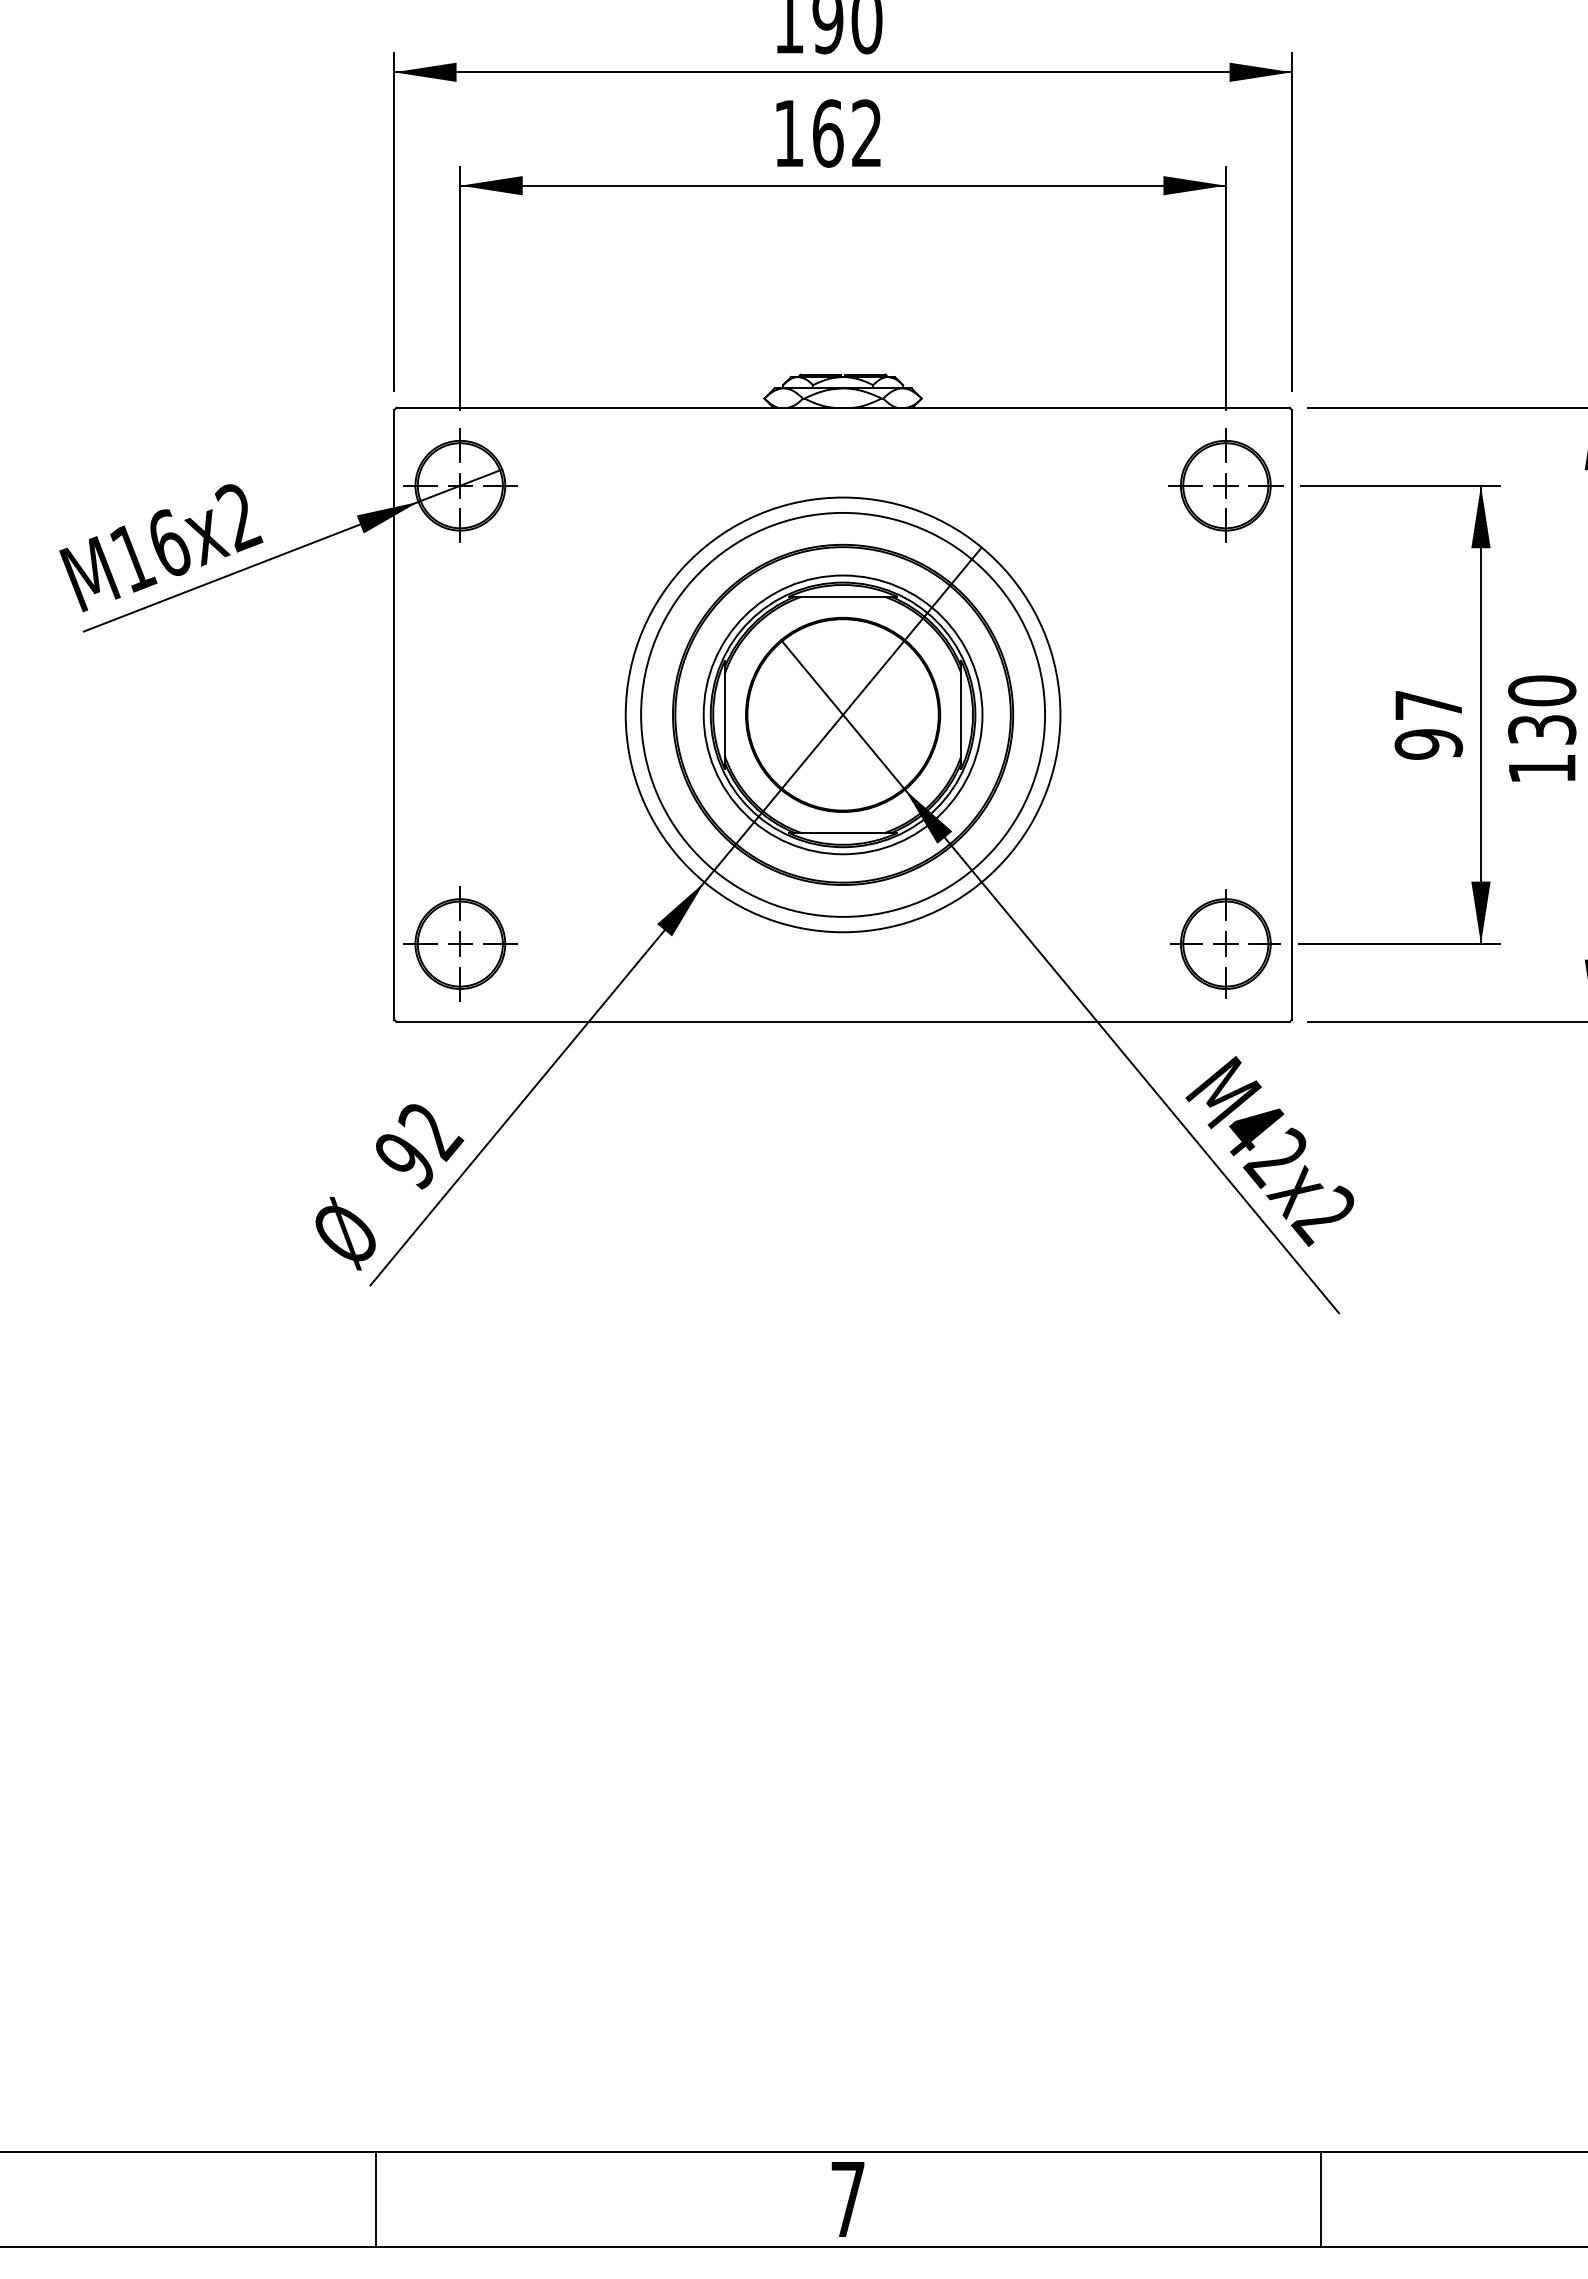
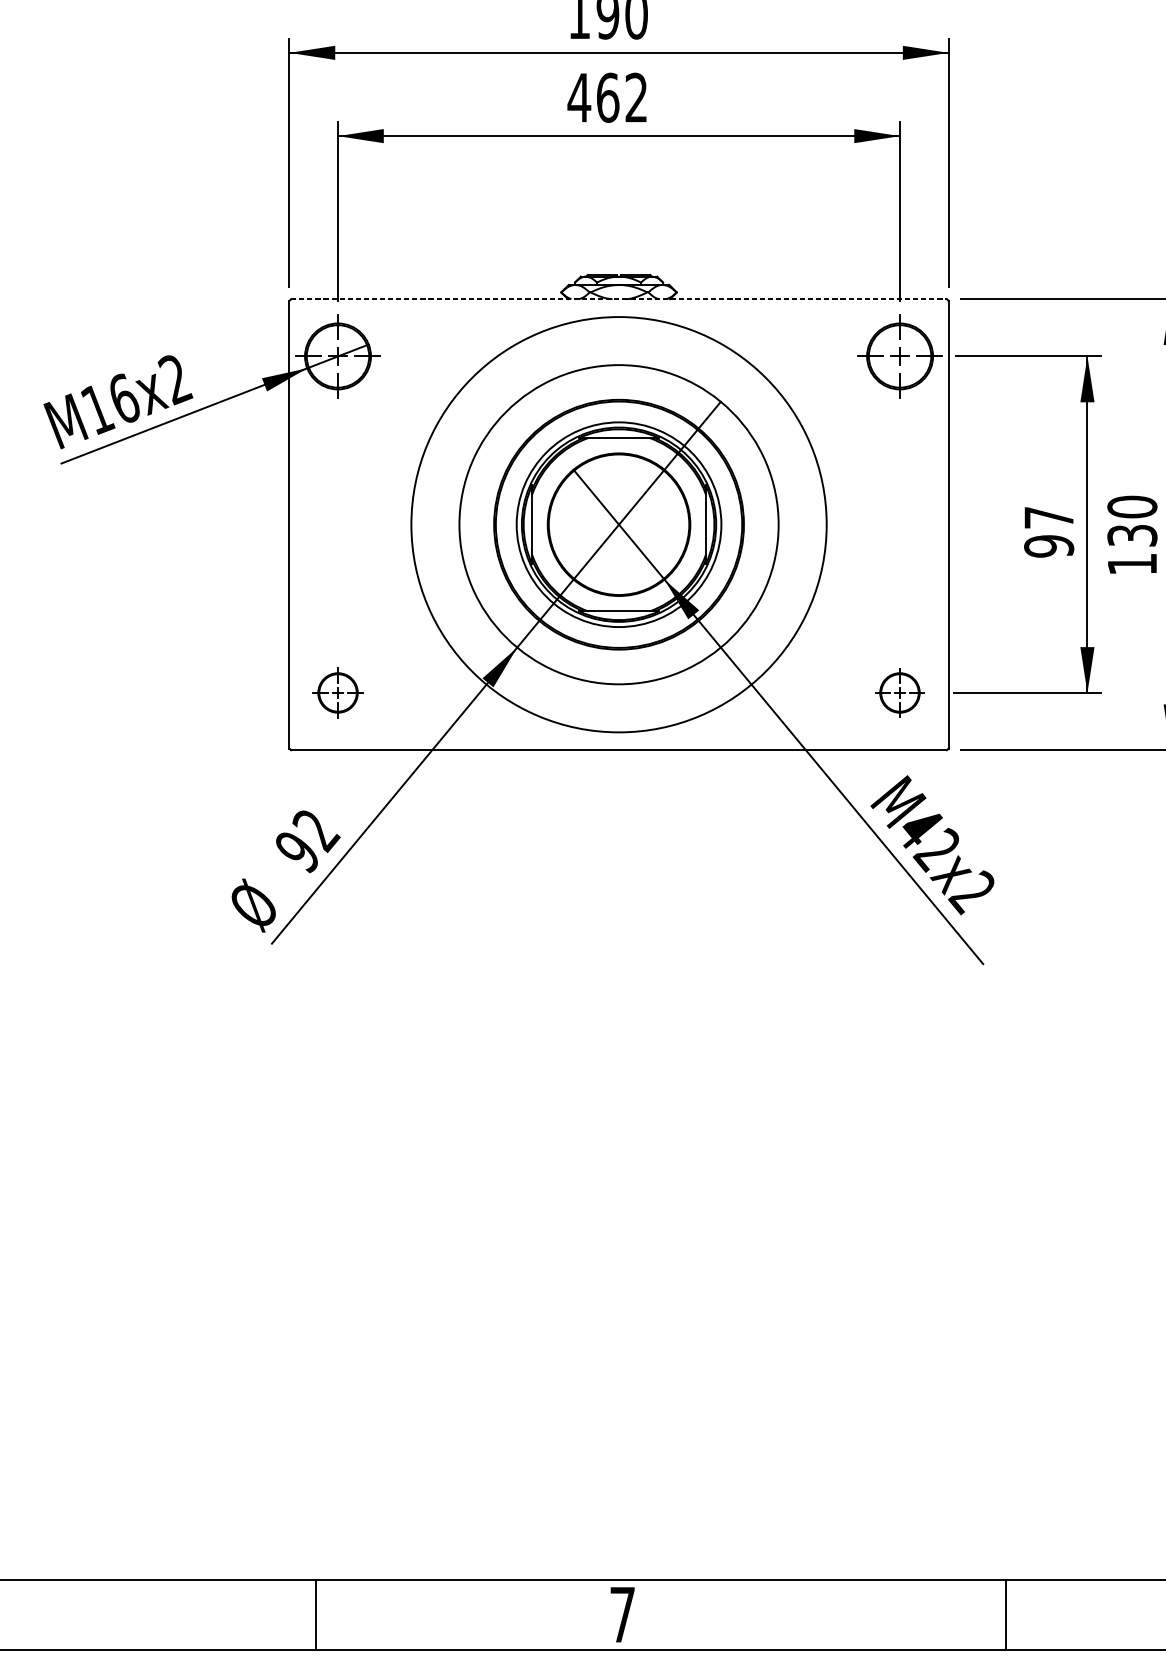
text: (788, 133) -> (578, 97), 162 -> 462
line: (843, 407) -> (619, 298), solid -> dashed
circle: (843, 714) -> (619, 524), size x1.4
part: (460, 943) -> (338, 692), size x0.6
part: (1225, 943) -> (899, 692), size x0.6
line: (376, 2199) -> (316, 1614), moved
line: (1321, 2199) -> (1006, 1614), moved

